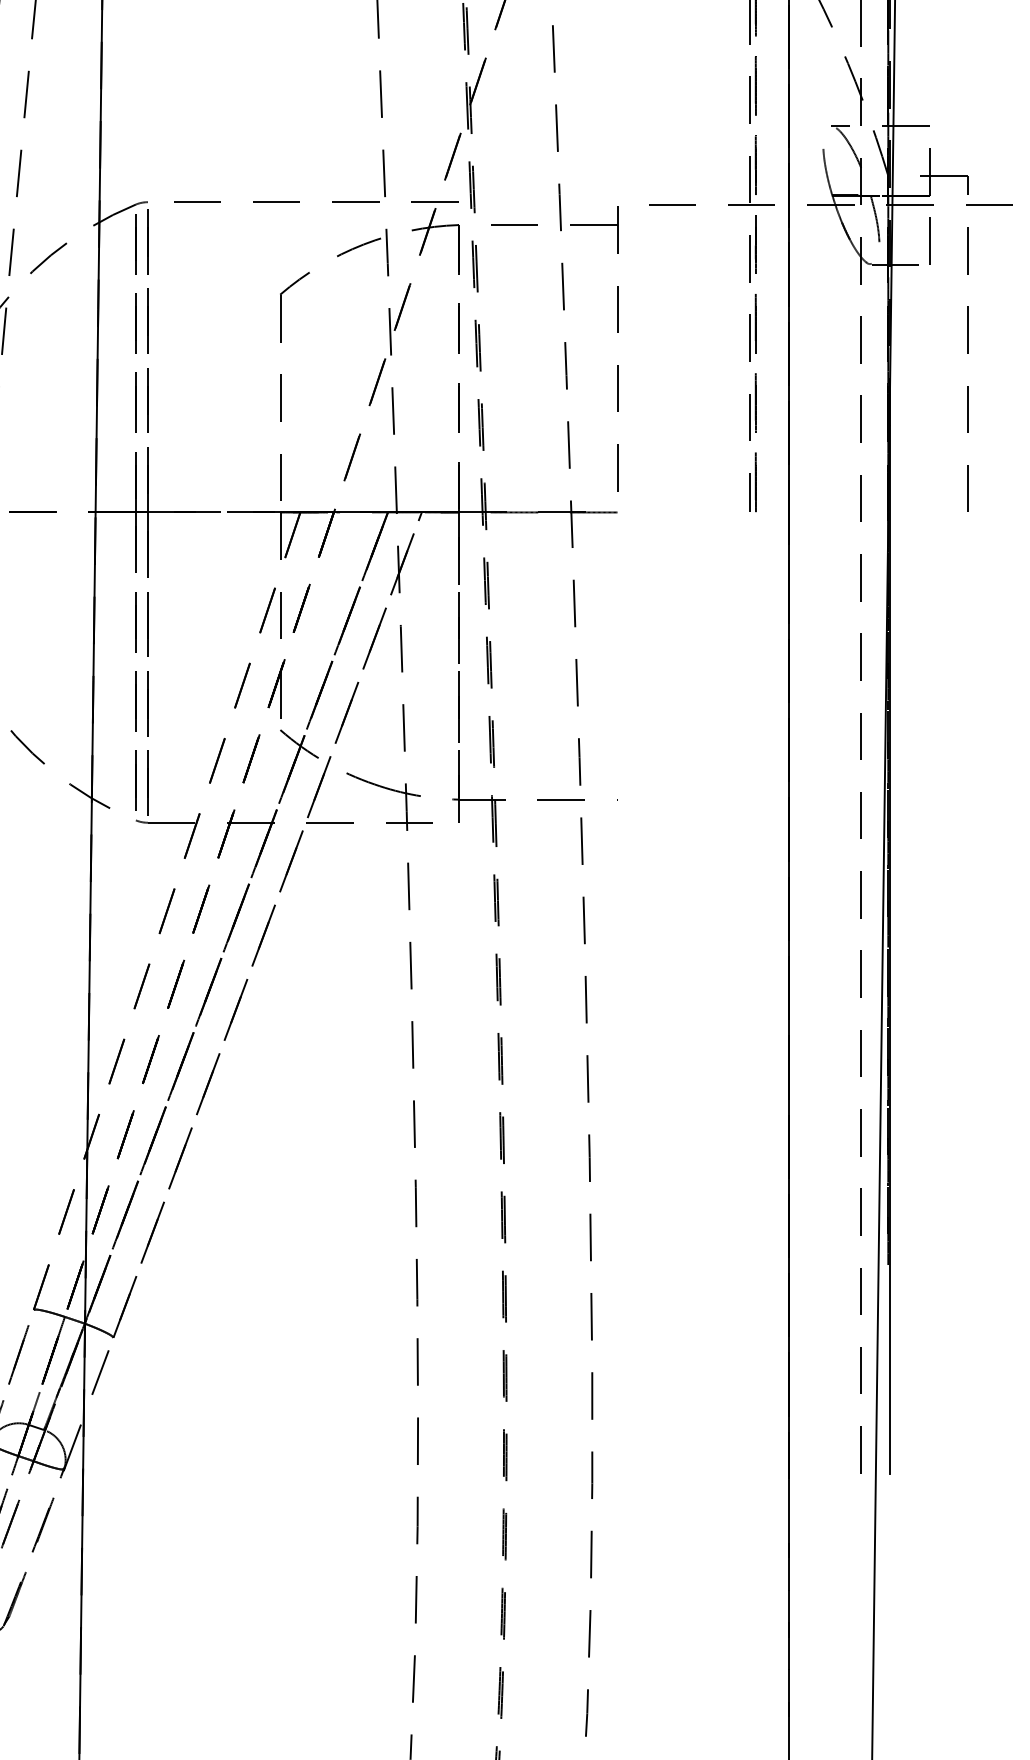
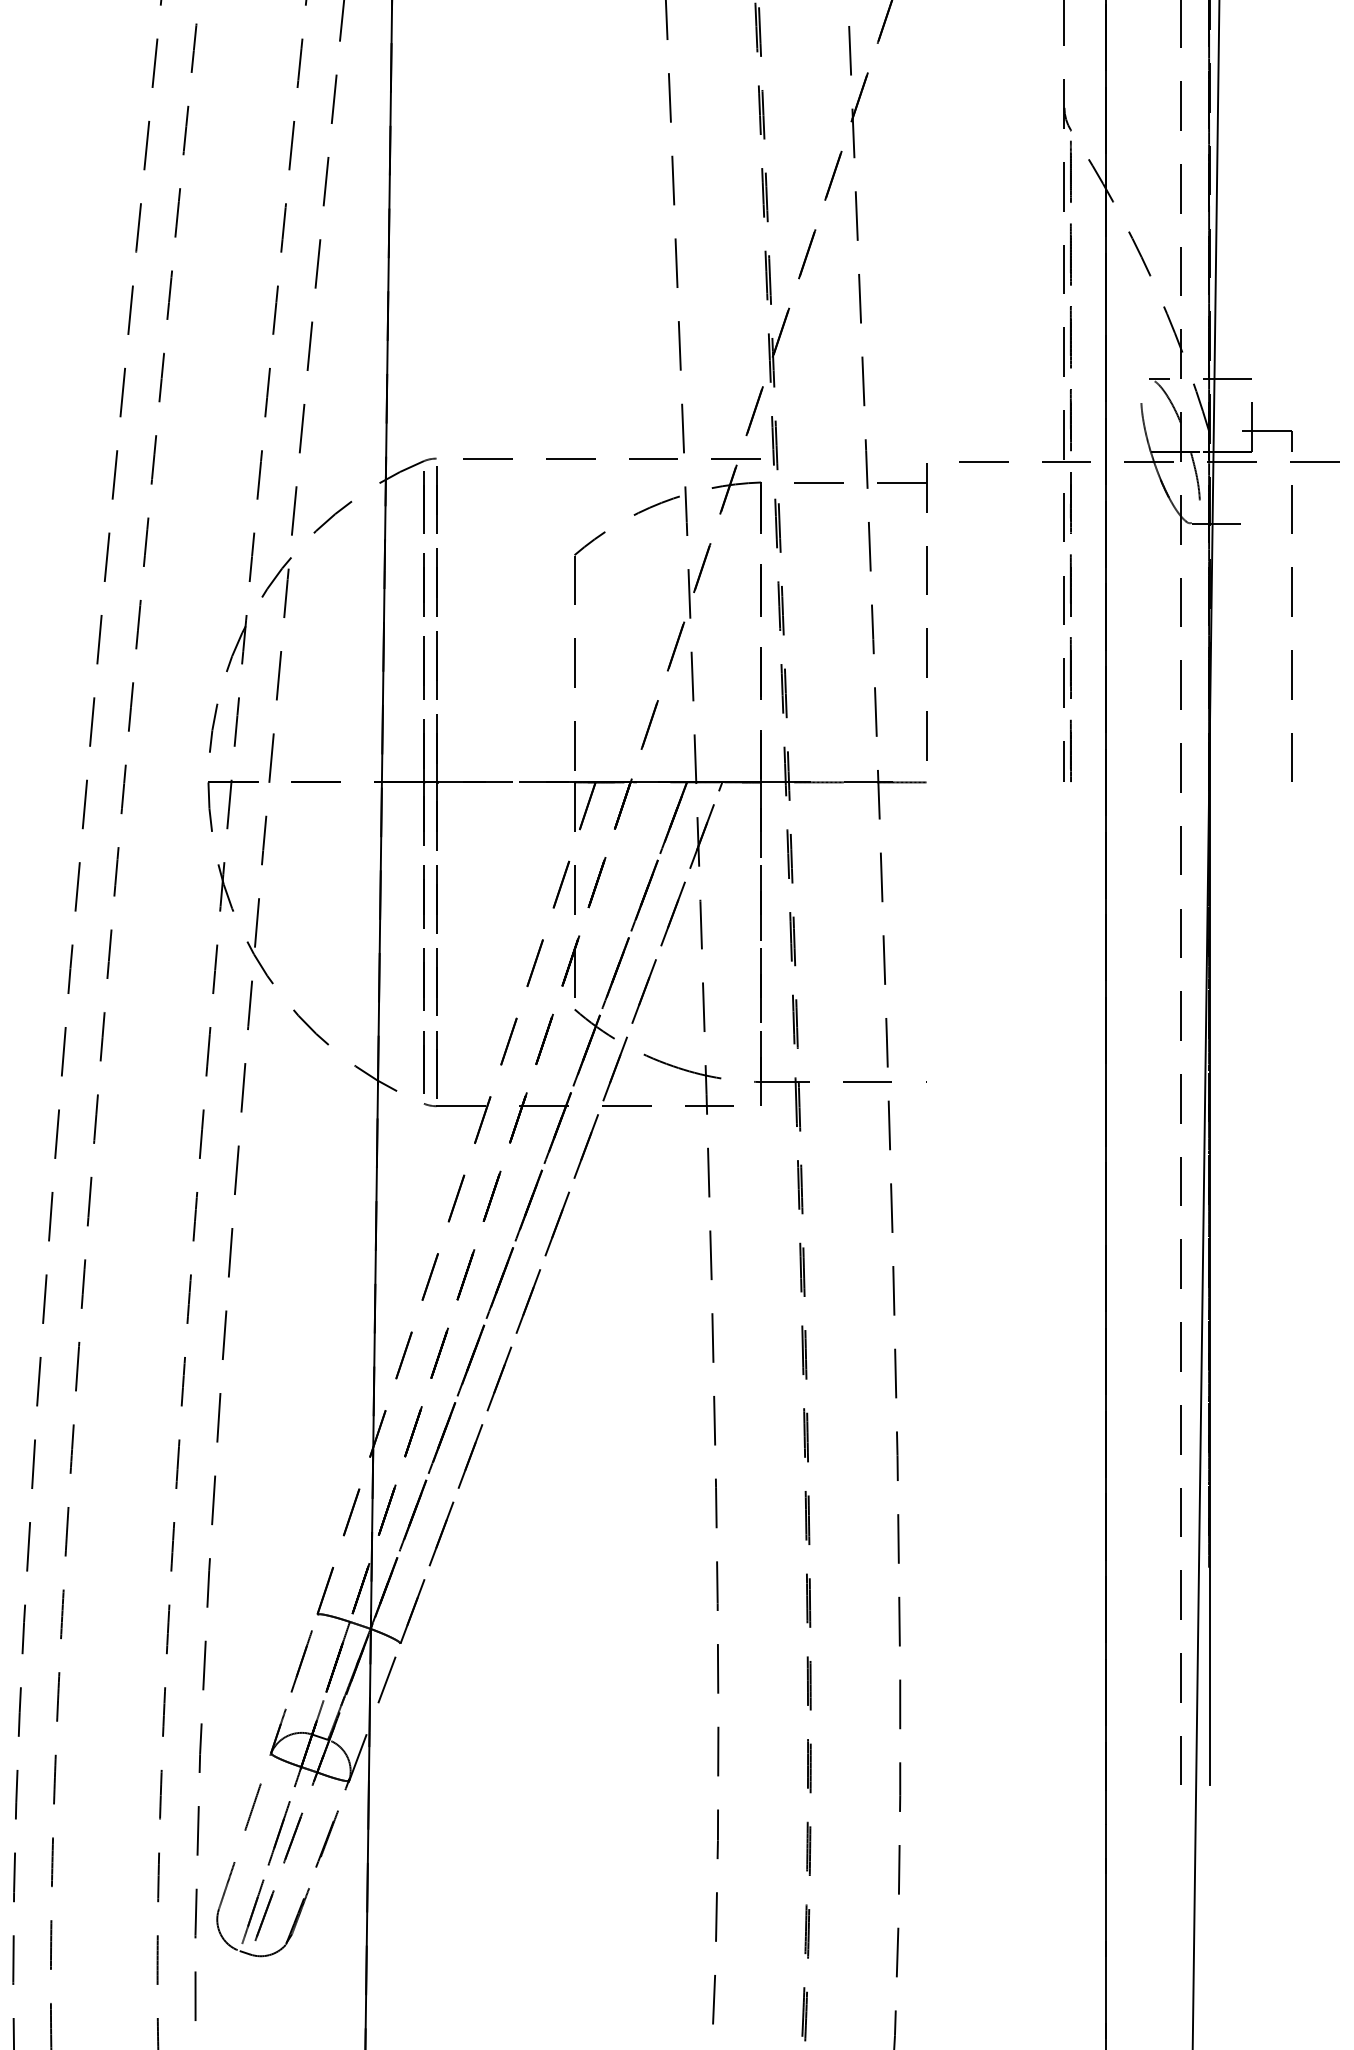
line: (928, 240) -> (1251, 498), removed

